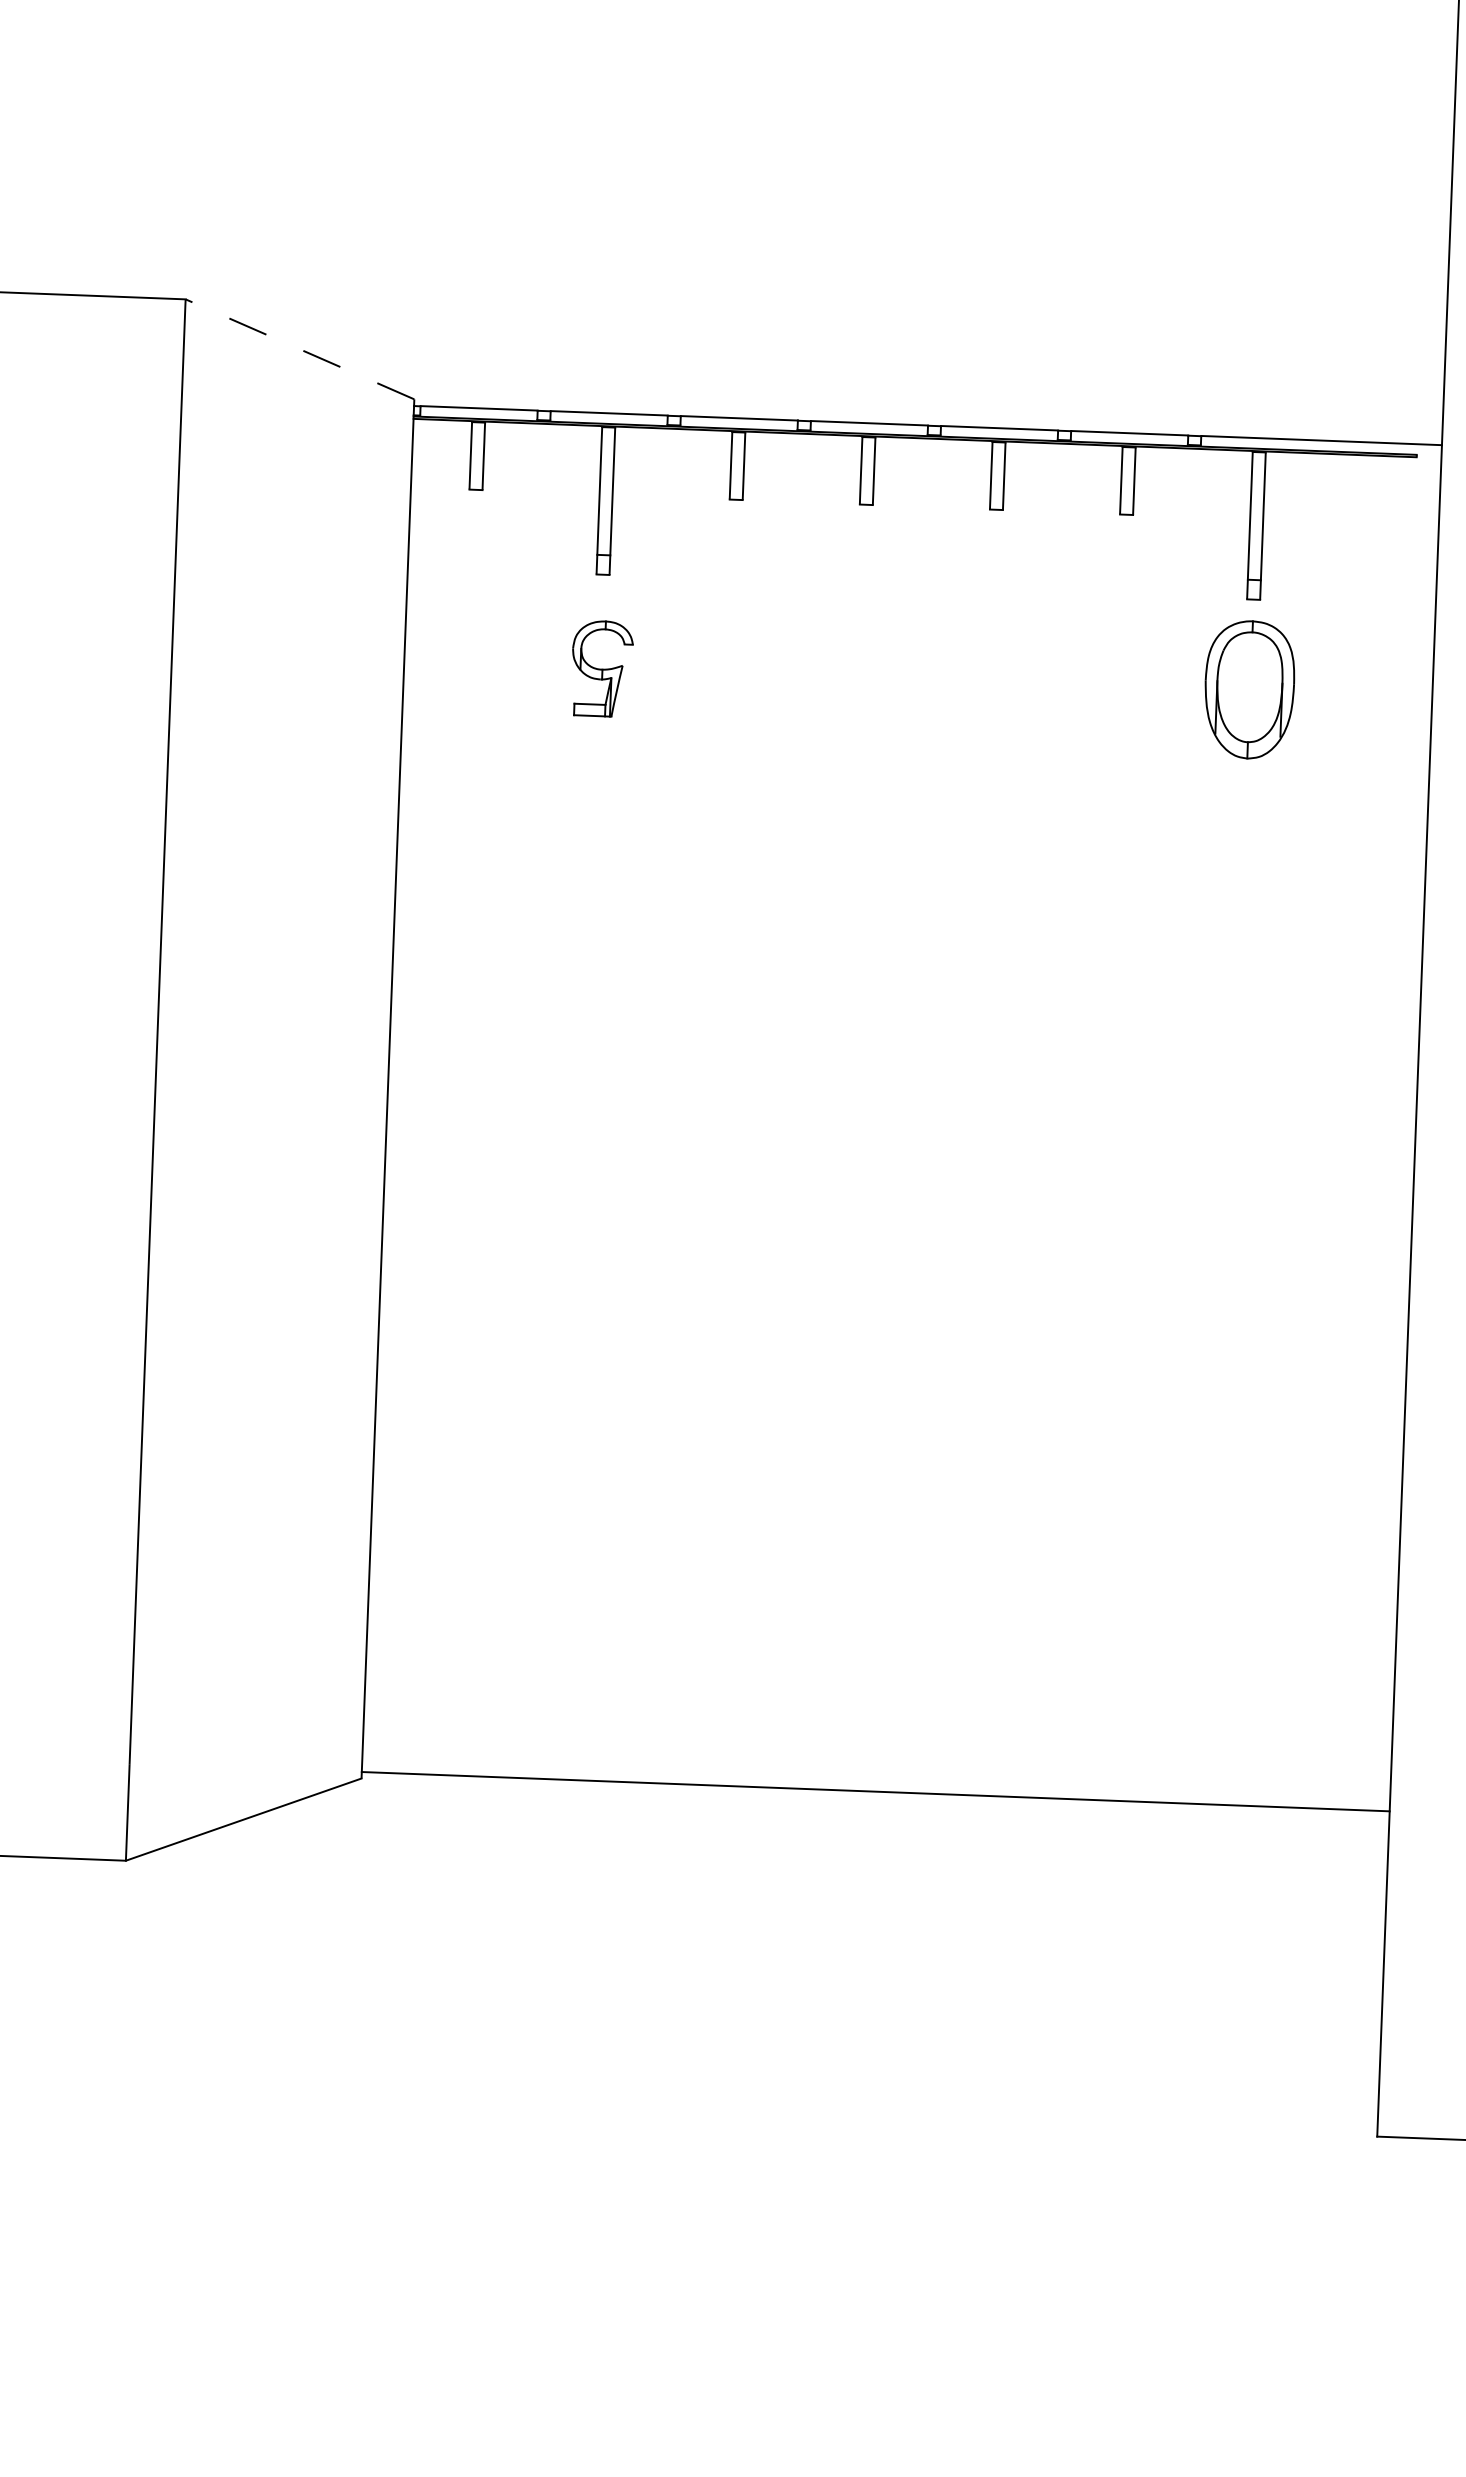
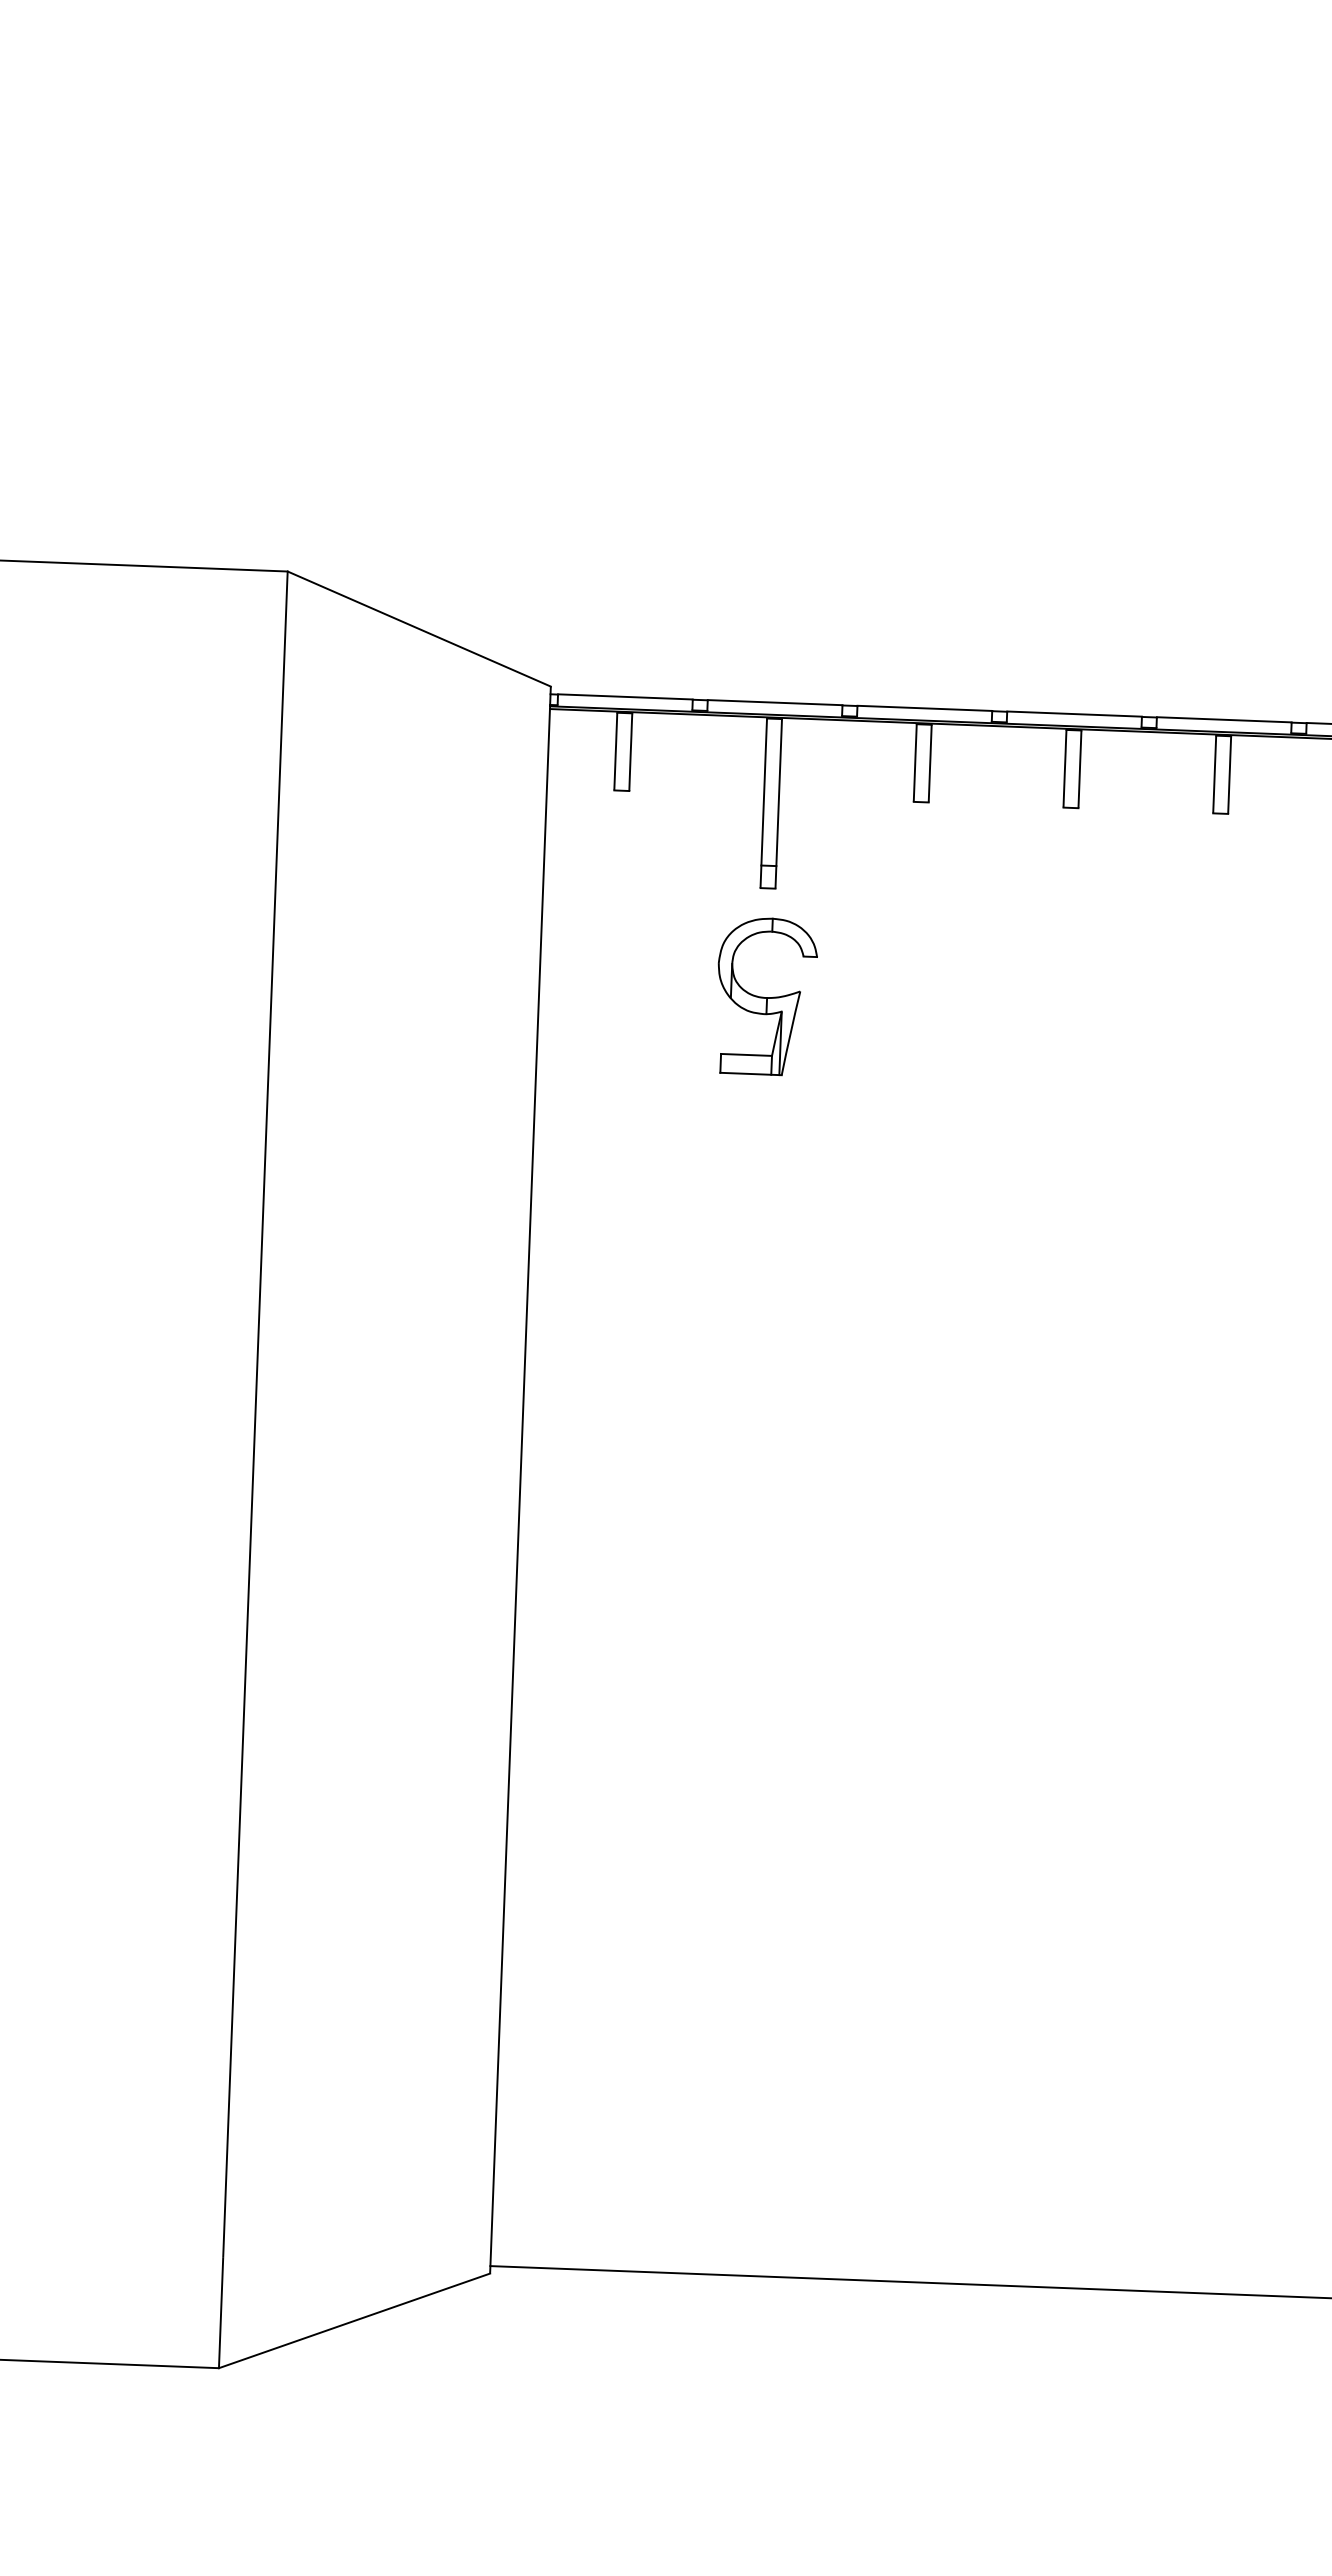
line: (299, 349) -> (418, 629), dashed -> solid
part: (602, 668) -> (767, 996), size x1.43

